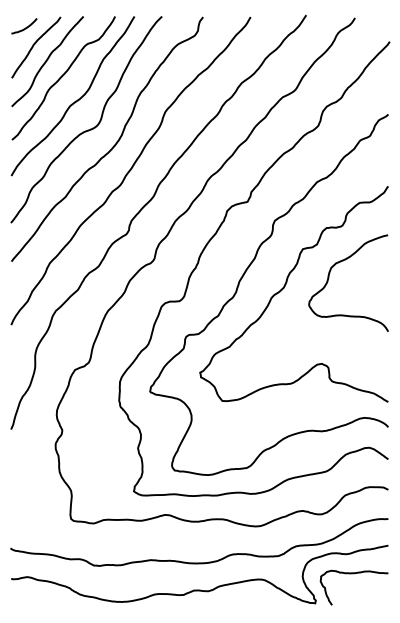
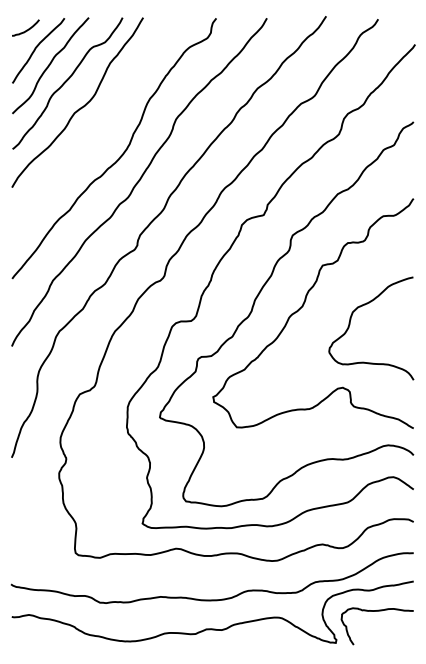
curve: (90, 128) -> (96, 137), removed
curve: (329, 278) -> (350, 323), moved

